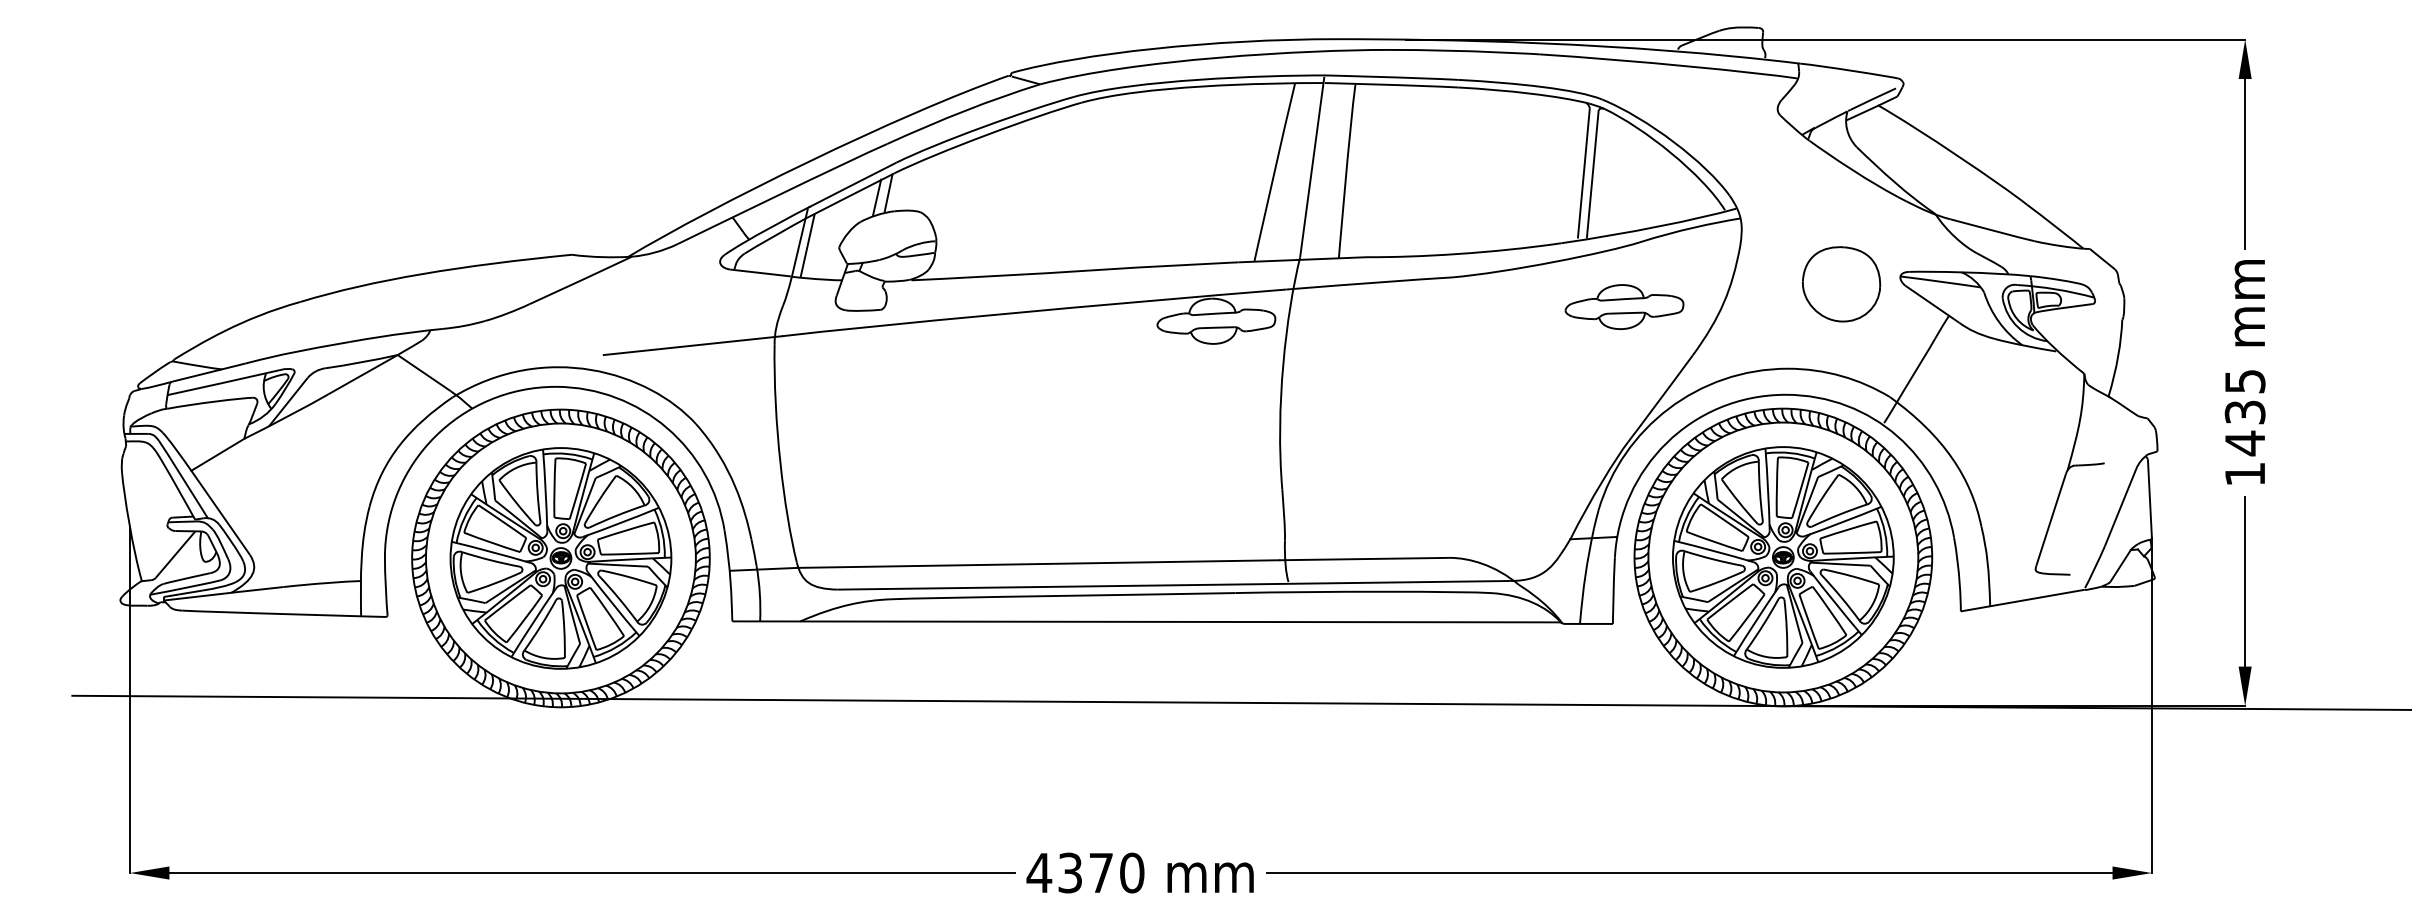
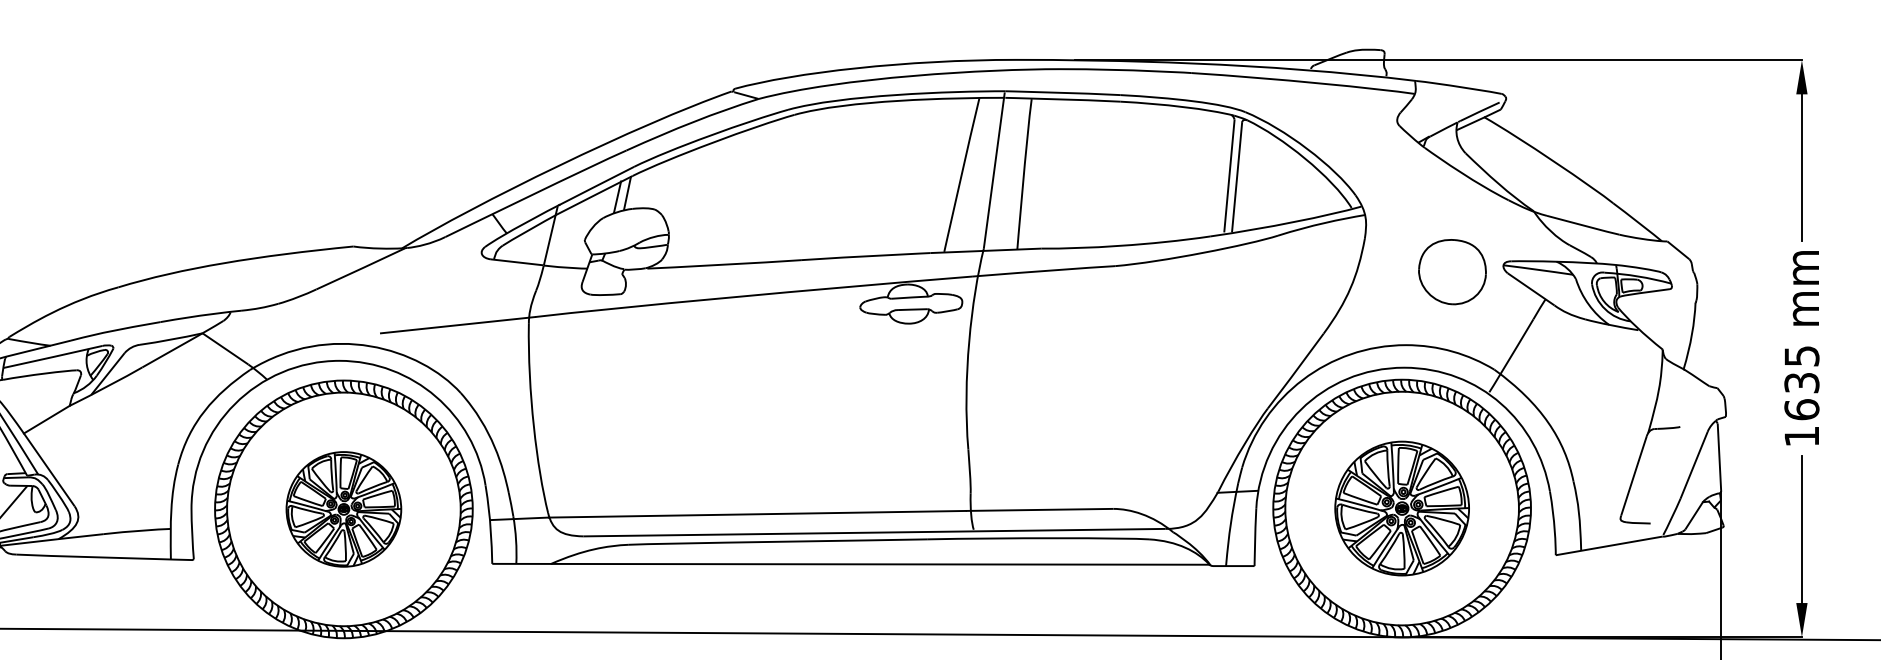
line: (807, 245) -> (557, 238), removed
part: (1624, 306) -> (1264, 291), removed
text: (2244, 443) -> (1801, 409), 1435 -> 1635
part: (1783, 557) -> (1402, 508), size x0.7
part: (560, 558) -> (343, 509), size x0.6

